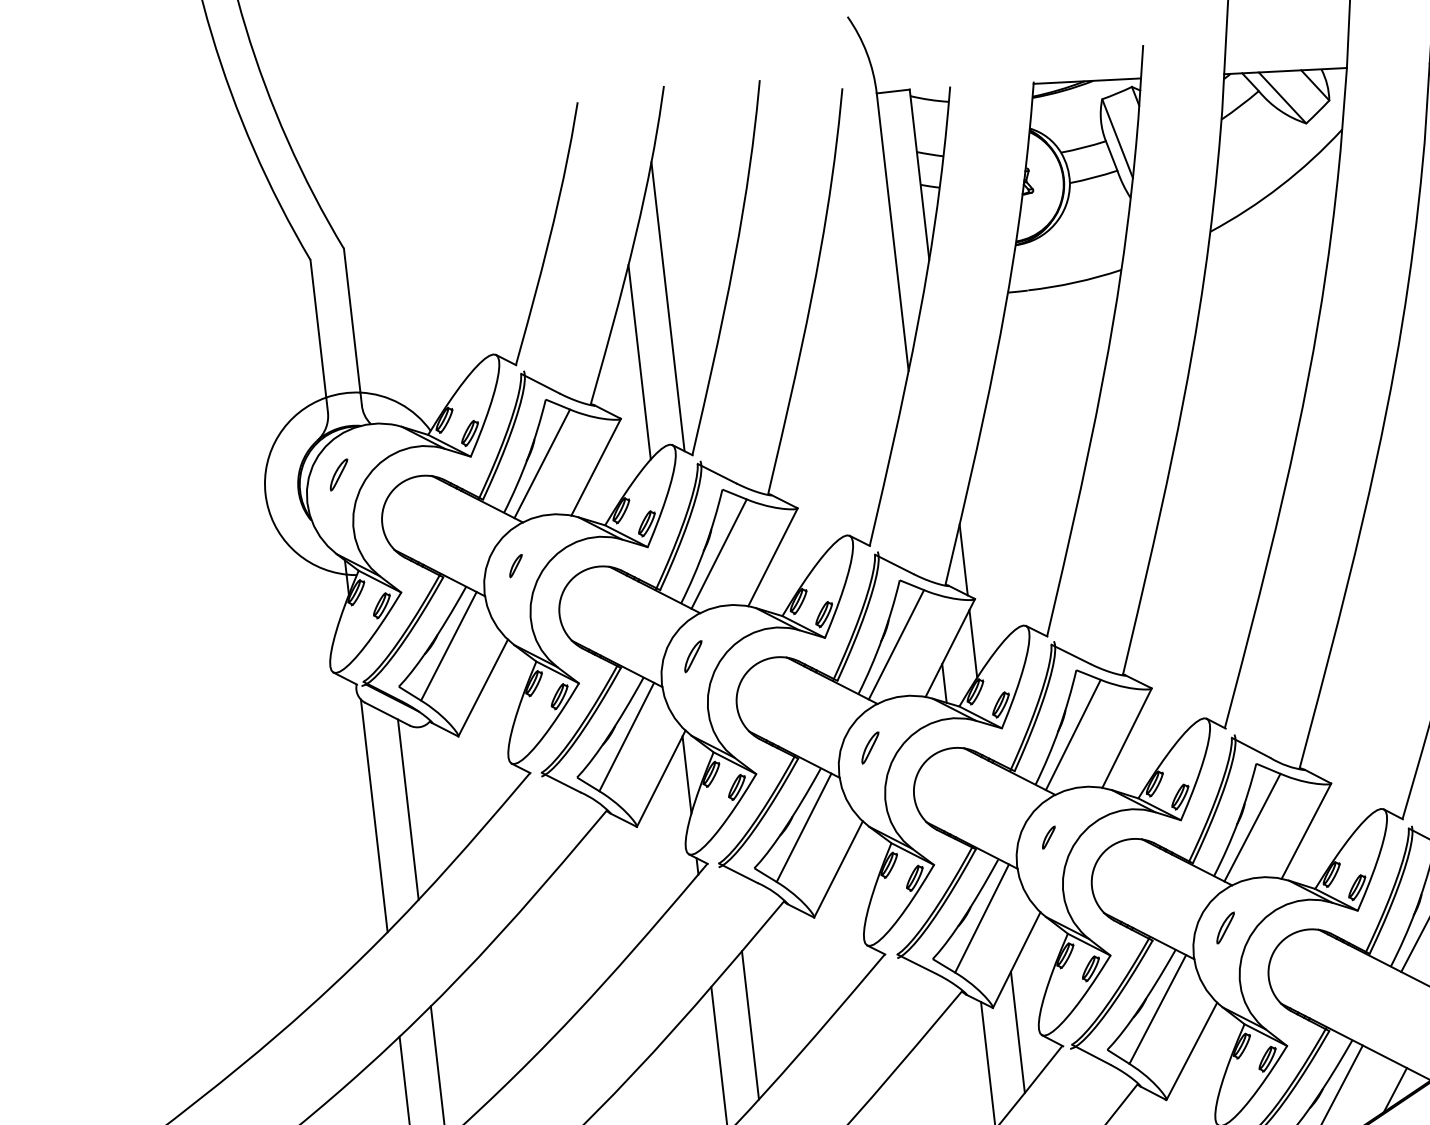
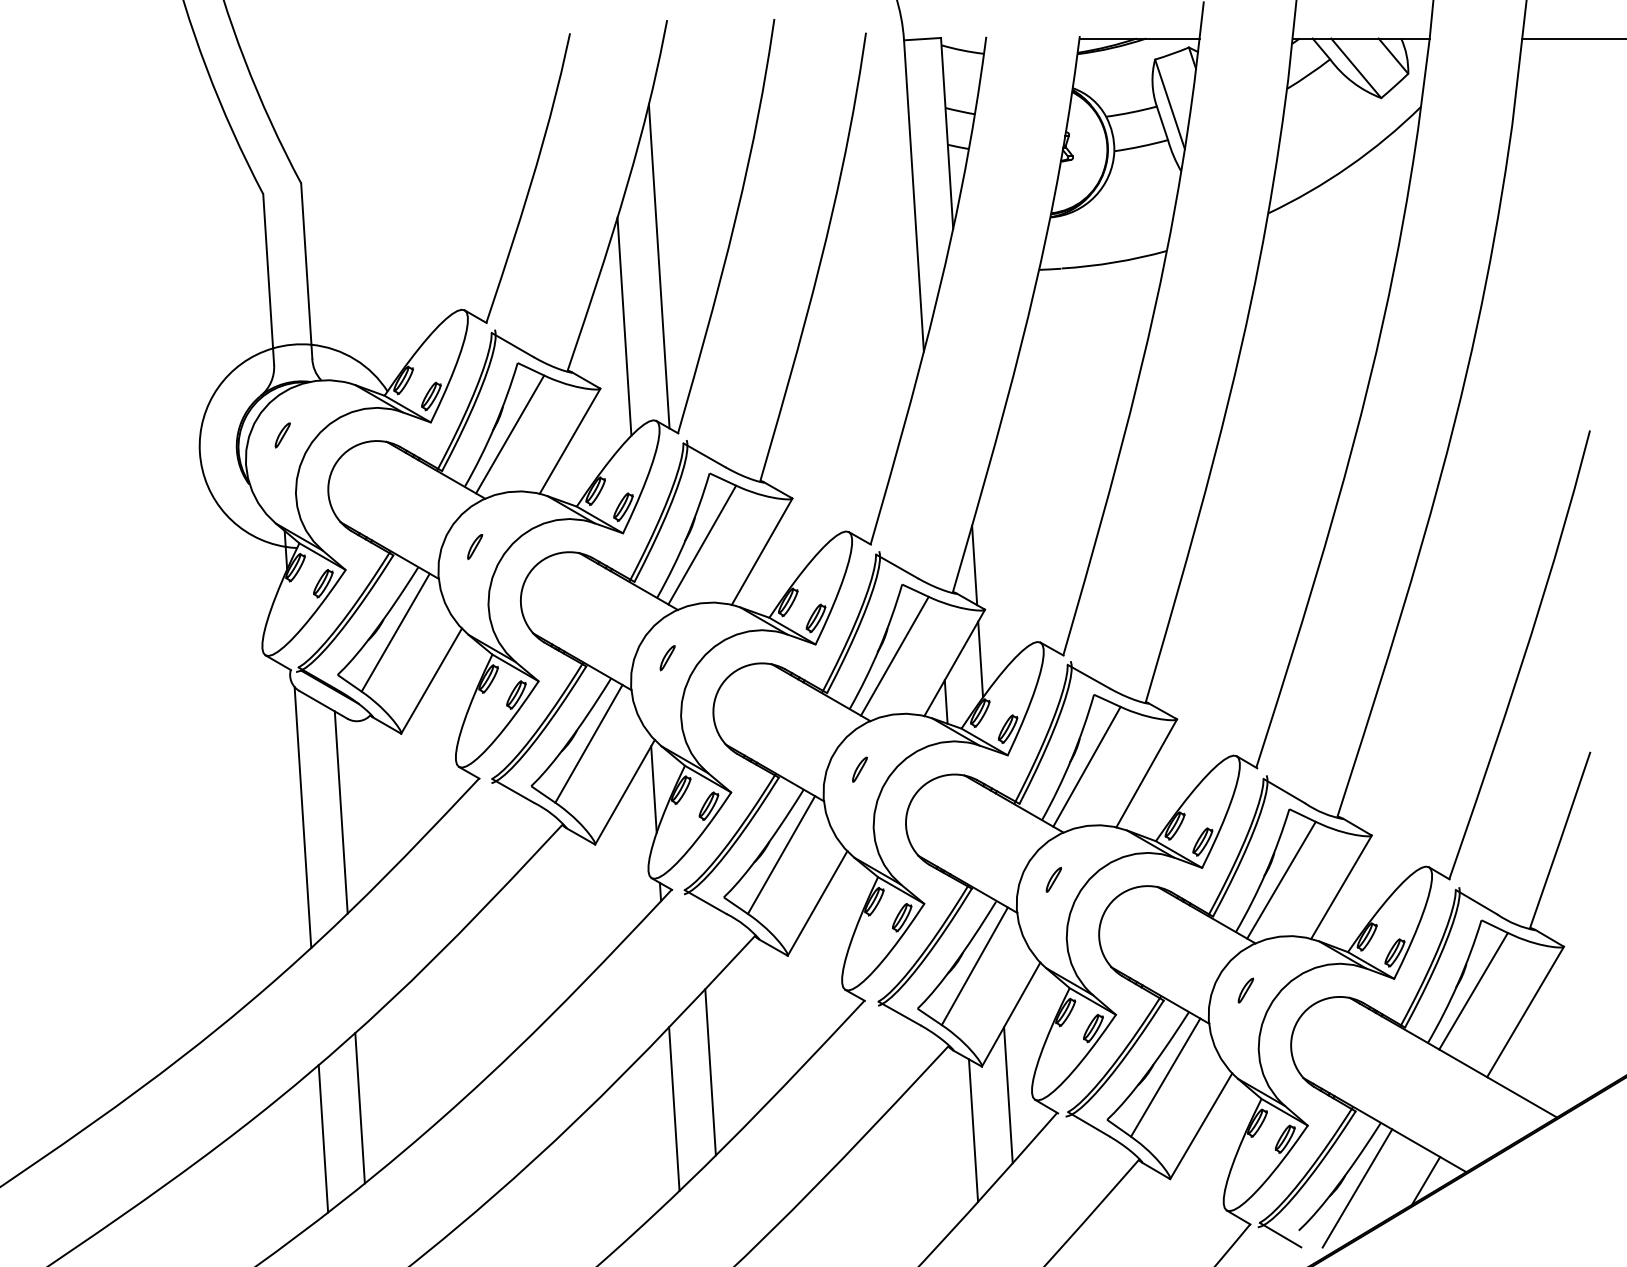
part: (338, 475) -> (282, 435), size x0.71
part: (693, 657) -> (667, 658), size x0.71
part: (869, 747) -> (859, 769), size x0.71
part: (1225, 927) -> (1245, 990), size x0.71

